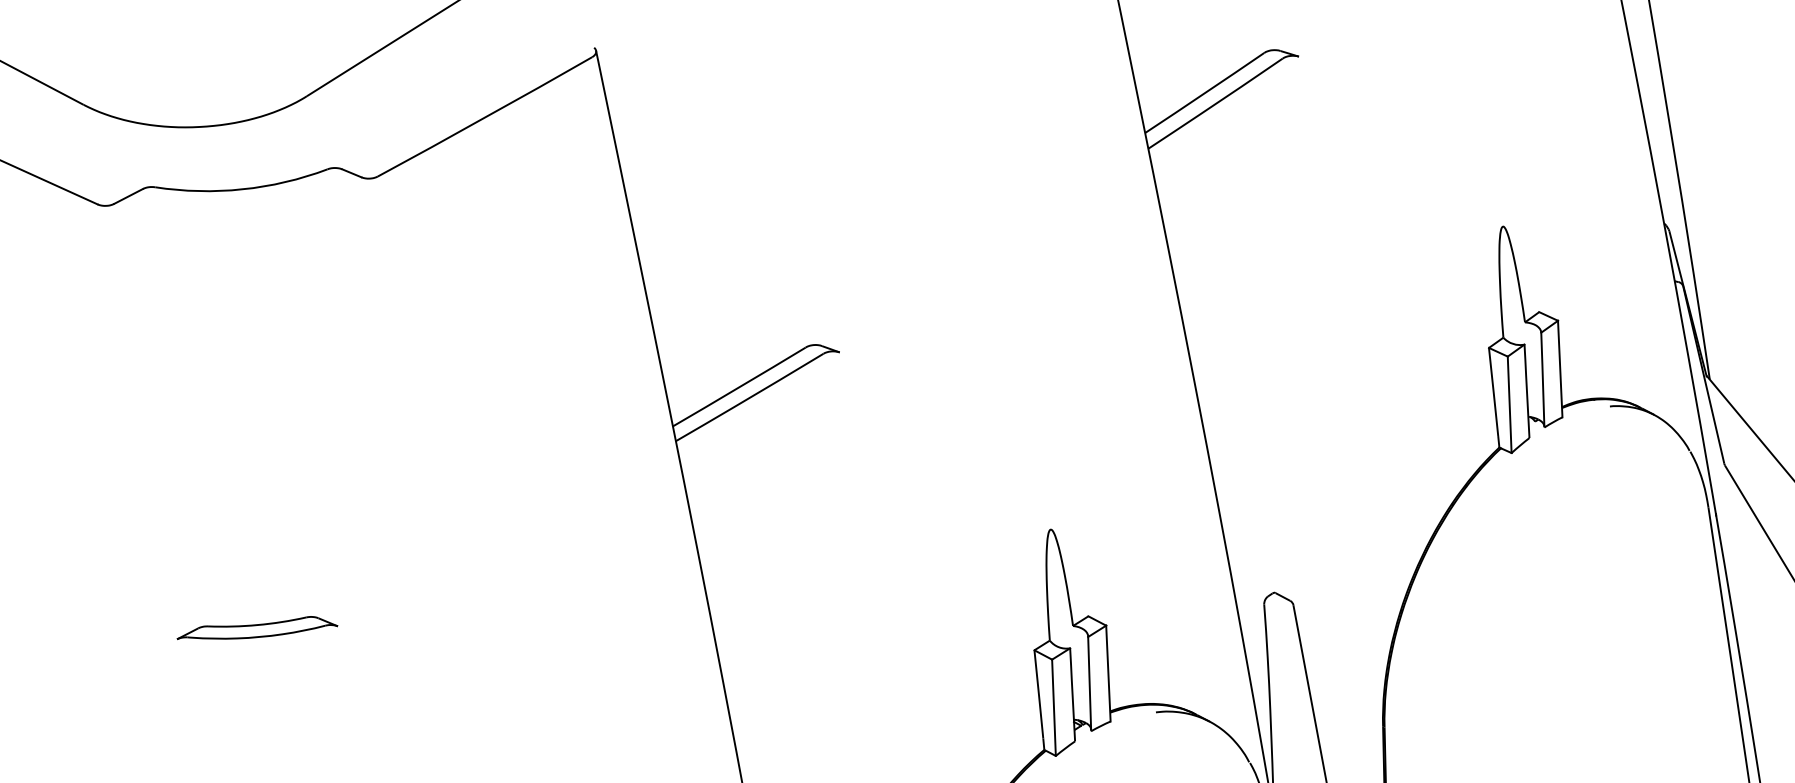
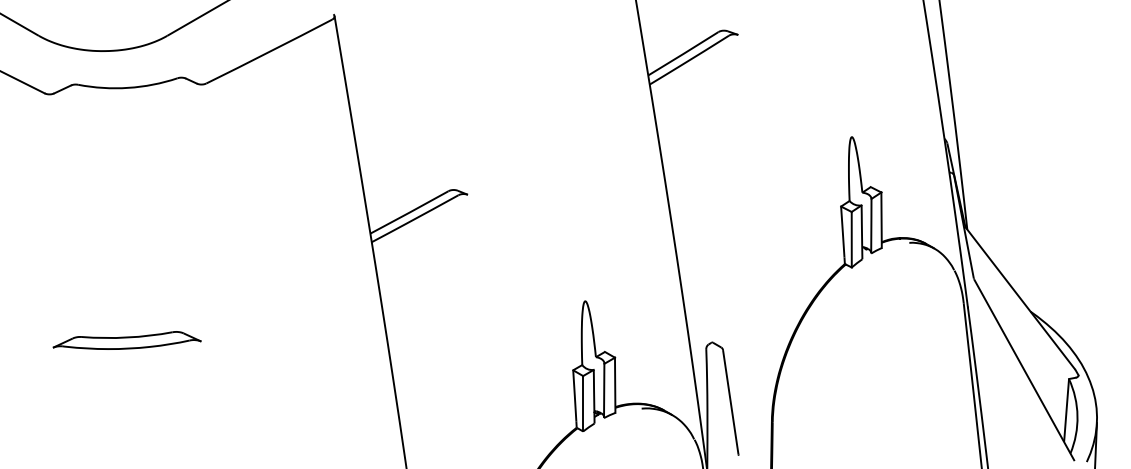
part: (256, 628) -> (126, 340), size x1.6

